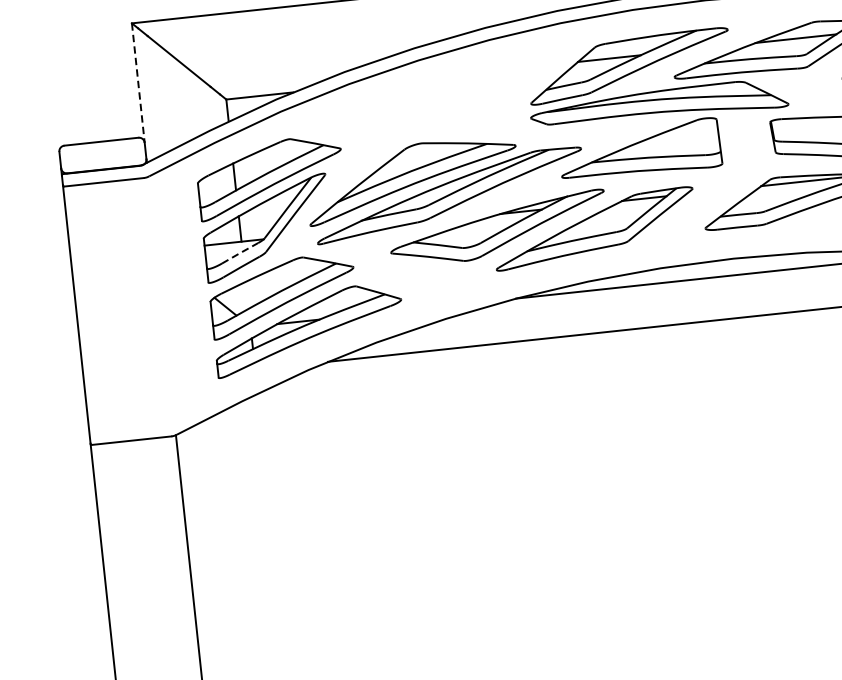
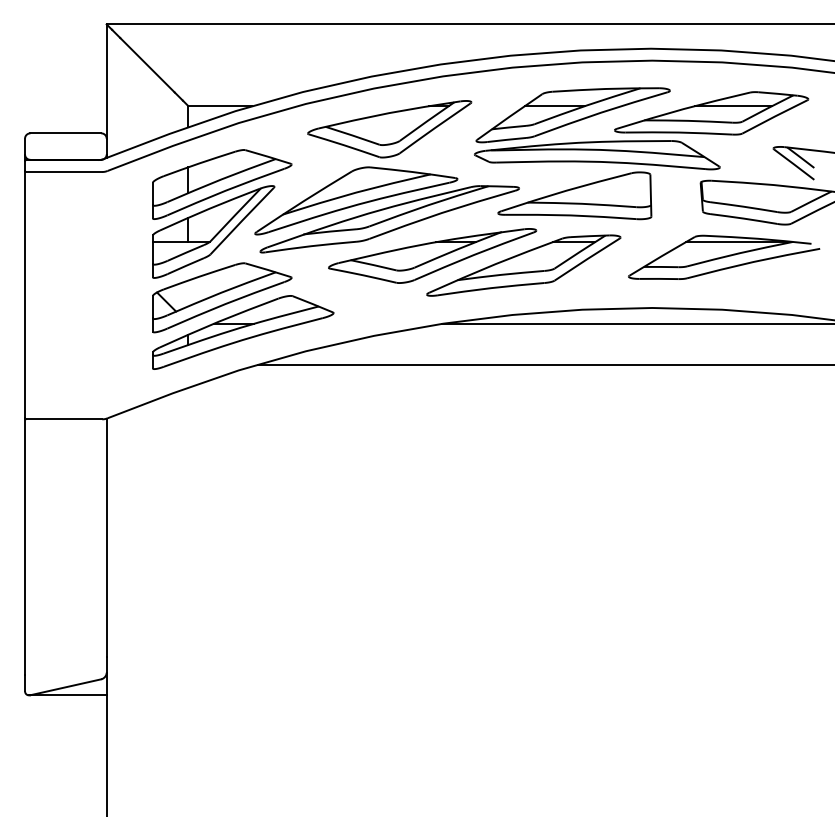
line: (138, 84) -> (106, 82), dashed -> solid
part: (439, 101) -> (389, 129), added
line: (239, 252) -> (185, 252), dashed -> solid

